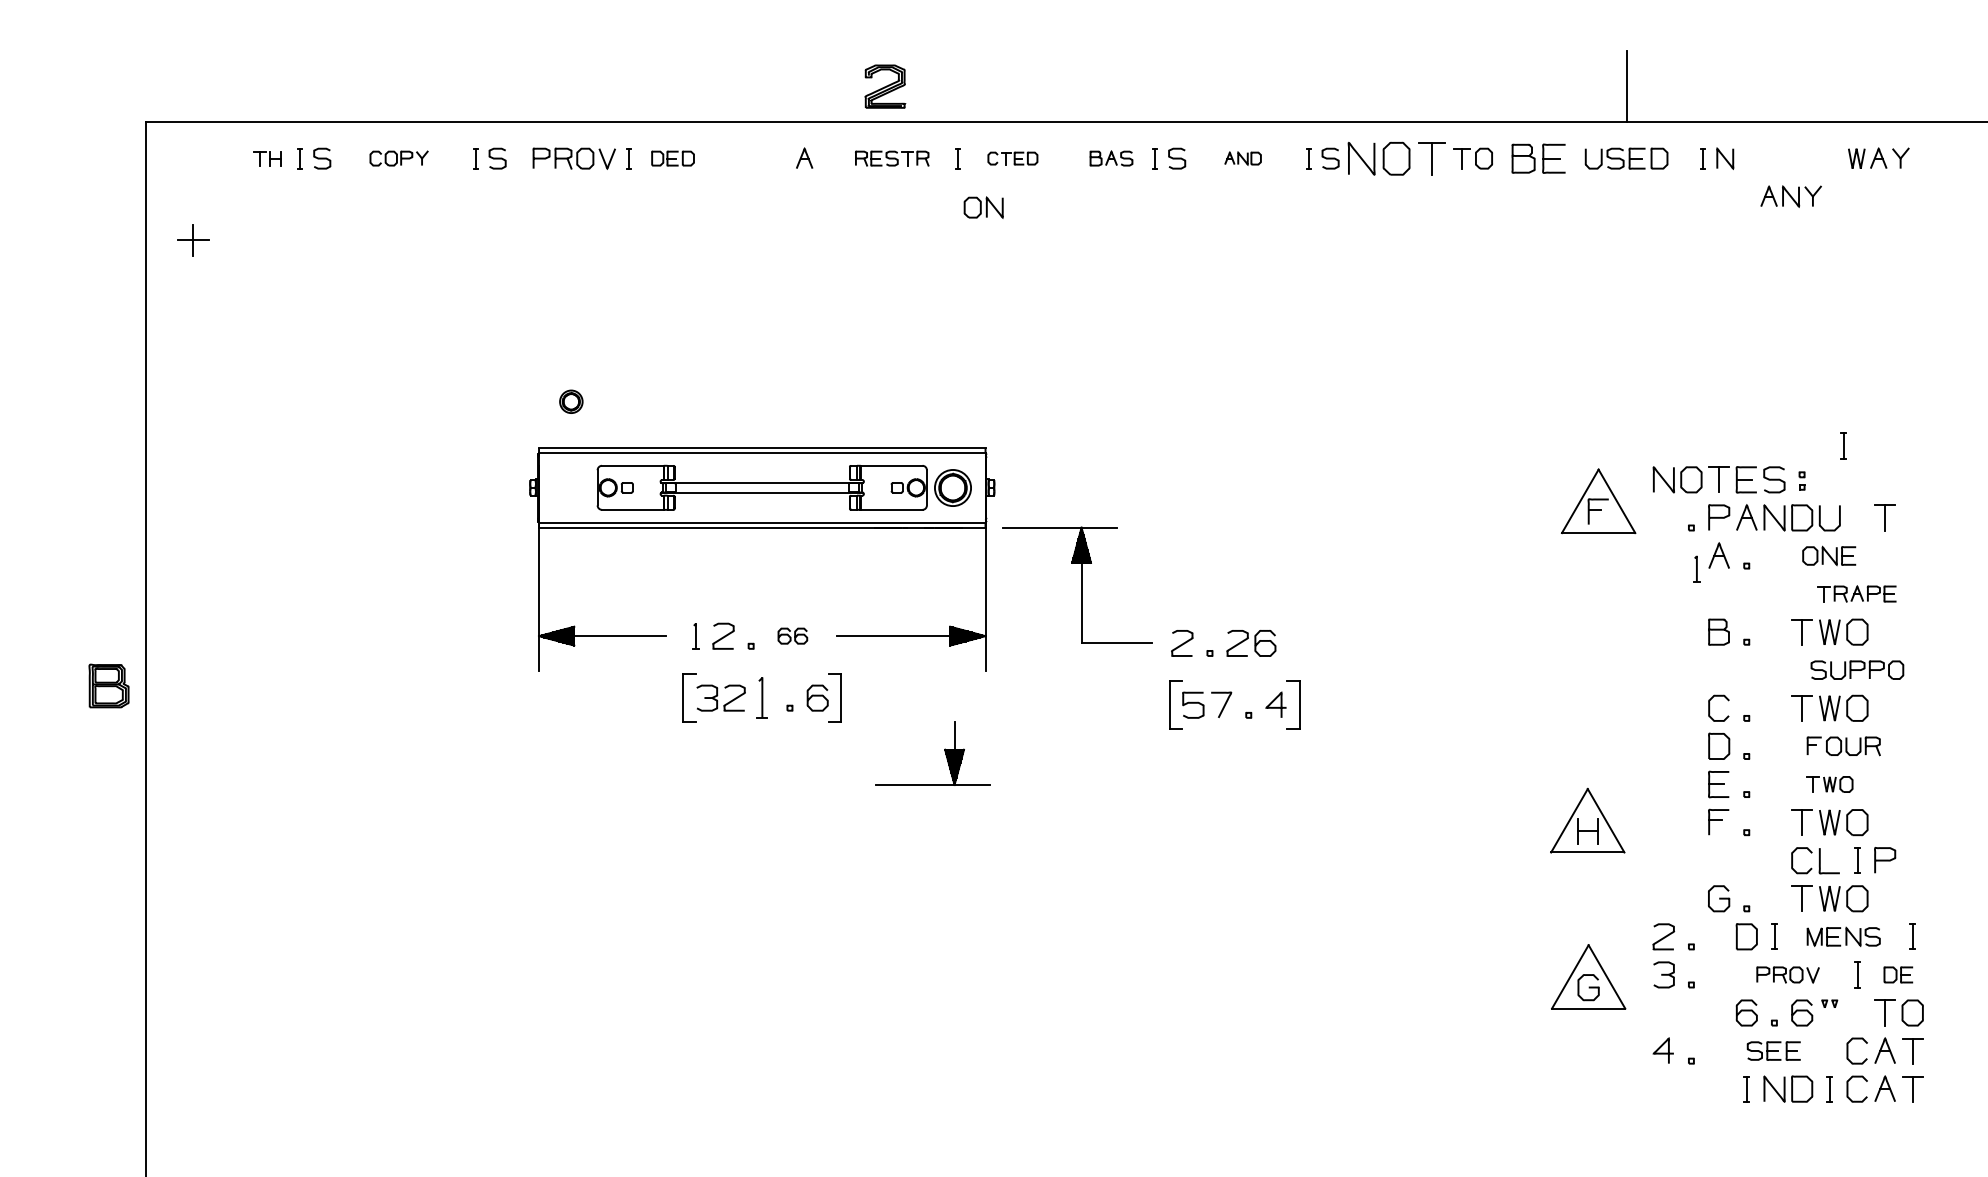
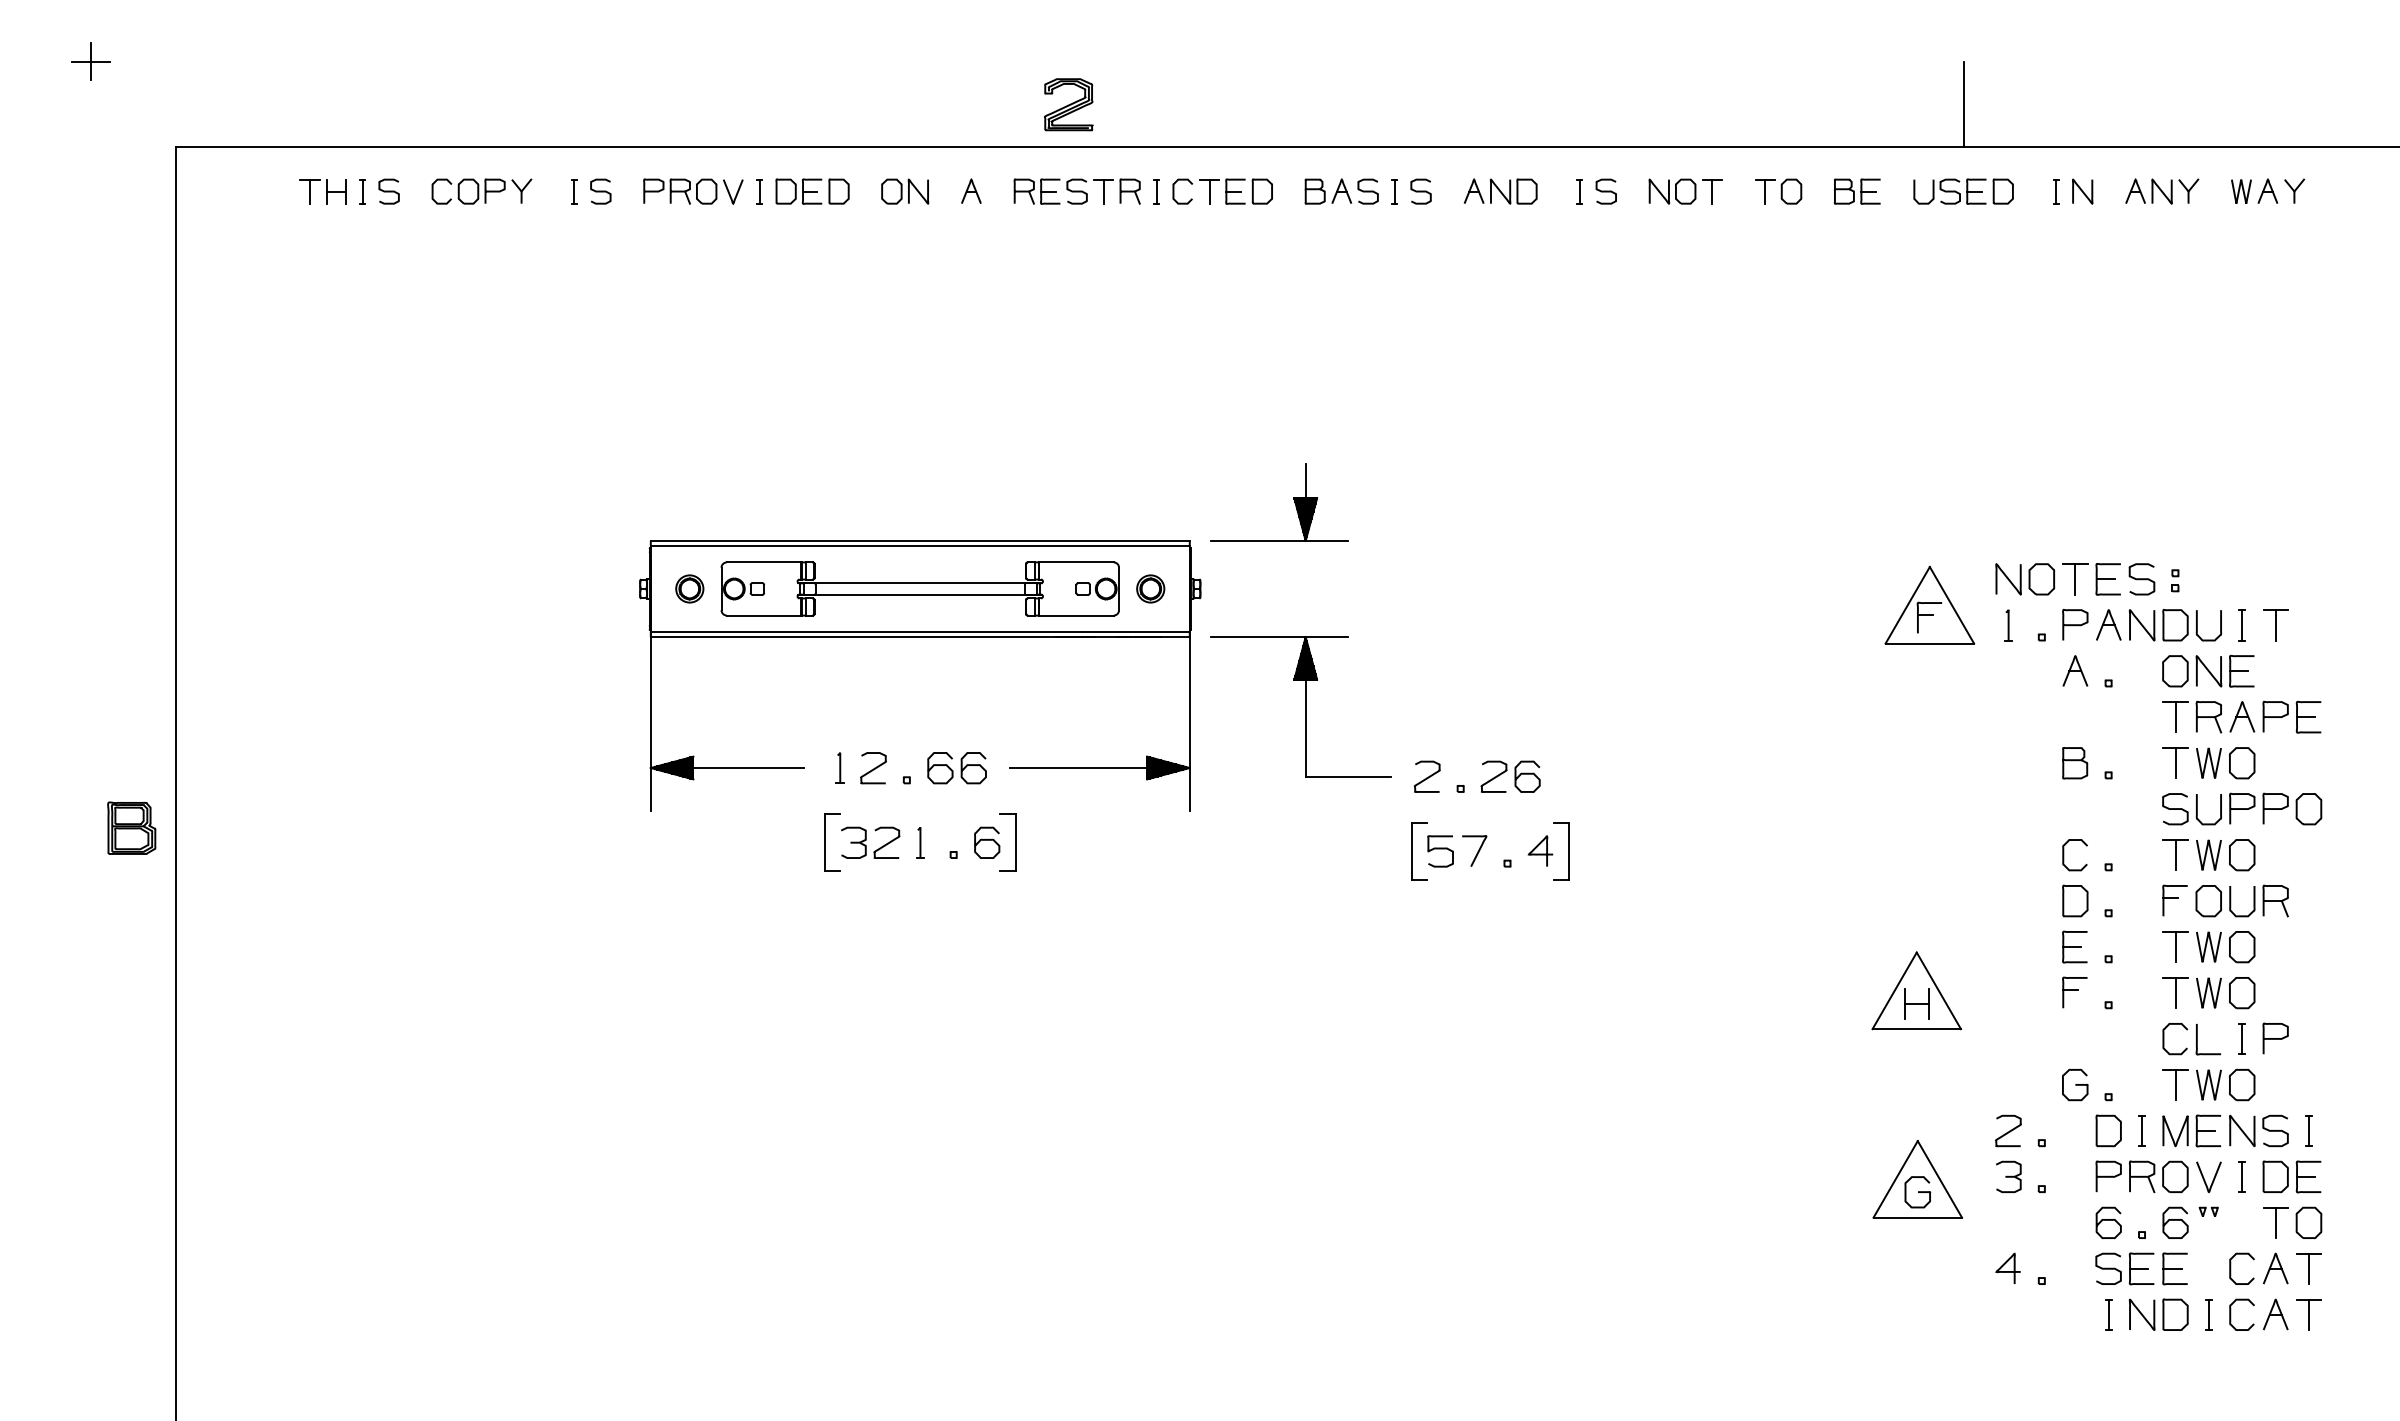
part: (267, 158) -> (323, 191), size x1.43
part: (398, 158) -> (481, 191), size x1.43
part: (672, 158) -> (811, 191), size x1.43
part: (891, 158) -> (1076, 191), size x1.43
part: (1012, 158) -> (1222, 191), size x1.67
part: (1111, 158) -> (1341, 191), size x1.43
part: (1242, 158) -> (1499, 191), size x1.67
part: (1395, 158) -> (1684, 191), size x0.62
part: (1538, 158) -> (1857, 191), size x0.71
part: (1790, 196) -> (2161, 191), moved
part: (983, 207) -> (904, 191), moved
part: (193, 240) -> (91, 62), moved
part: (571, 401) -> (690, 588), moved
part: (1843, 445) -> (2242, 624), moved
part: (953, 487) -> (1151, 588), size x0.62
part: (1829, 555) -> (2208, 670), size x1.43
part: (1696, 568) -> (2008, 624), moved
part: (1856, 593) -> (2241, 716), size x1.67
part: (792, 635) -> (956, 767), size x1.67
part: (1857, 669) -> (2242, 808), size x1.43
part: (762, 698) -> (920, 843), size x0.62
part: (1843, 745) -> (2225, 900), size x1.43
part: (944, 752) -> (1293, 501), moved
part: (1829, 784) -> (2208, 947), size x1.67
part: (1843, 936) -> (2225, 1130), size x1.43
part: (1787, 974) -> (2157, 1176), size x1.67
part: (1898, 974) -> (2291, 1176), size x1.67
part: (1773, 1050) -> (2140, 1268), size x1.43

